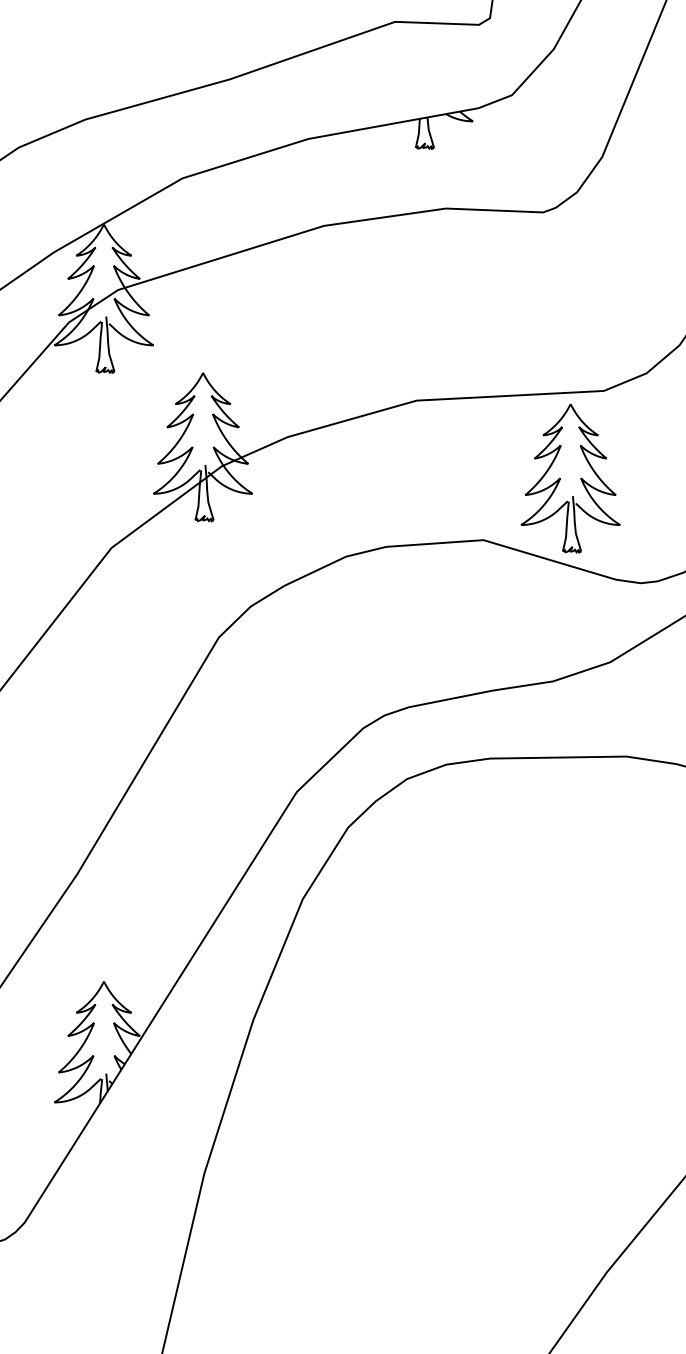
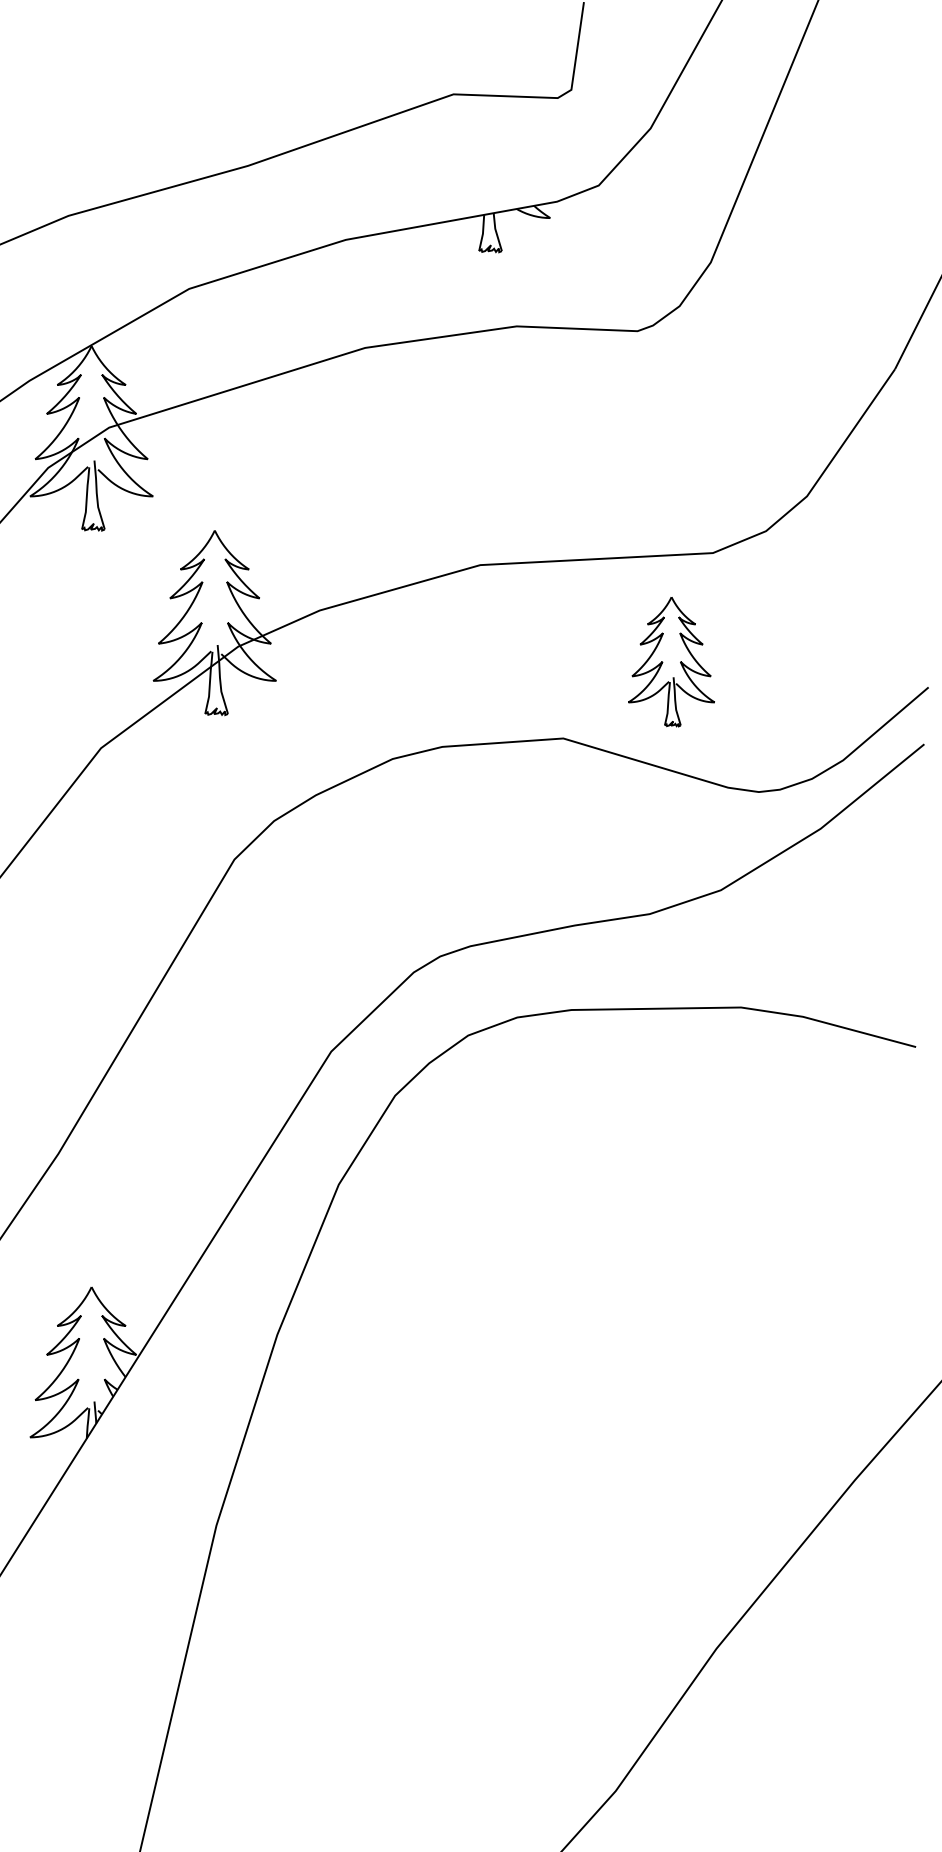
part: (570, 478) -> (671, 661), size x0.7

